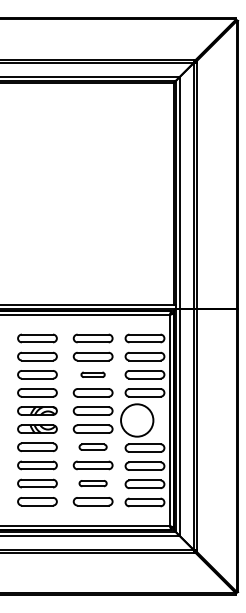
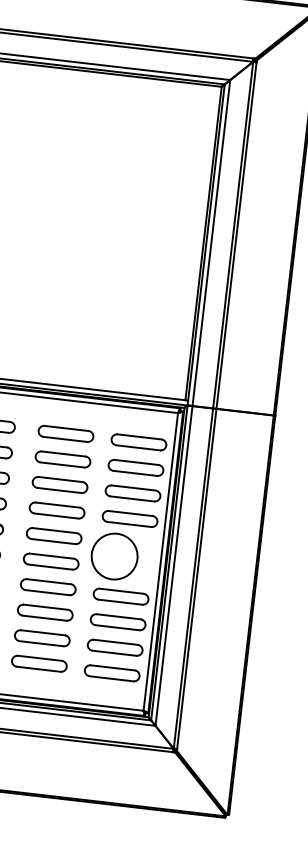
part: (92, 374) -> (59, 484), size x1.67
part: (92, 446) -> (47, 585), size x1.43
part: (92, 483) -> (41, 638), size x1.43

